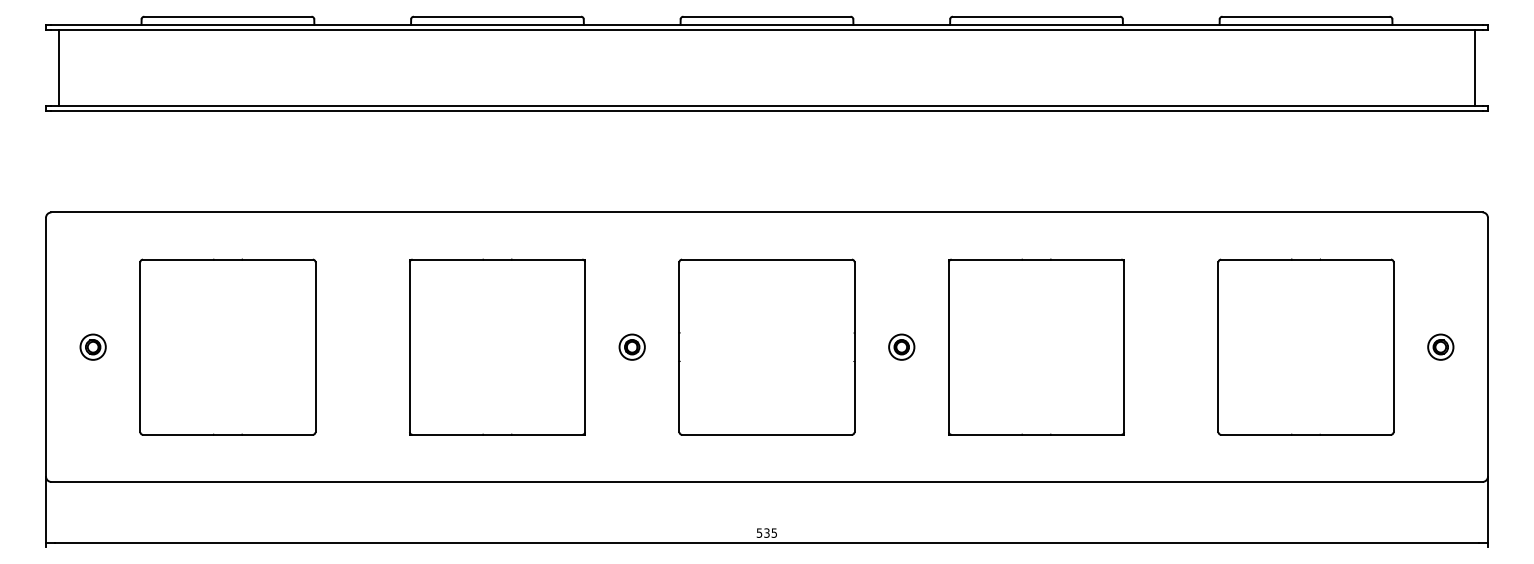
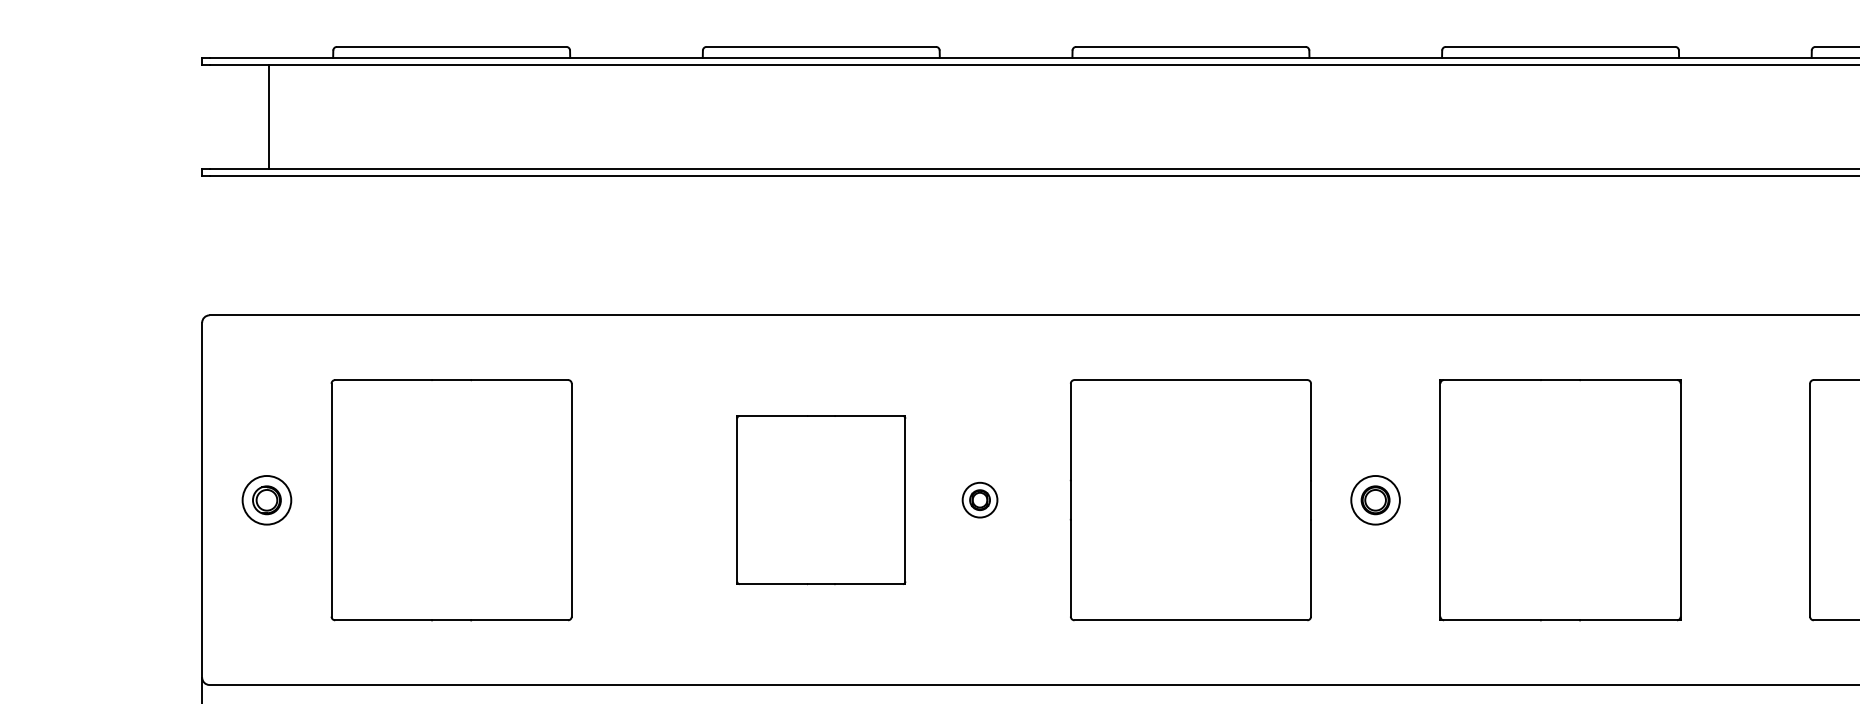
line: (59, 67) -> (268, 116), moved
part: (92, 346) -> (265, 499), size x1.4
part: (497, 346) -> (821, 499), size x0.7
part: (631, 346) -> (979, 499), moved
part: (901, 346) -> (1375, 499), size x1.4

